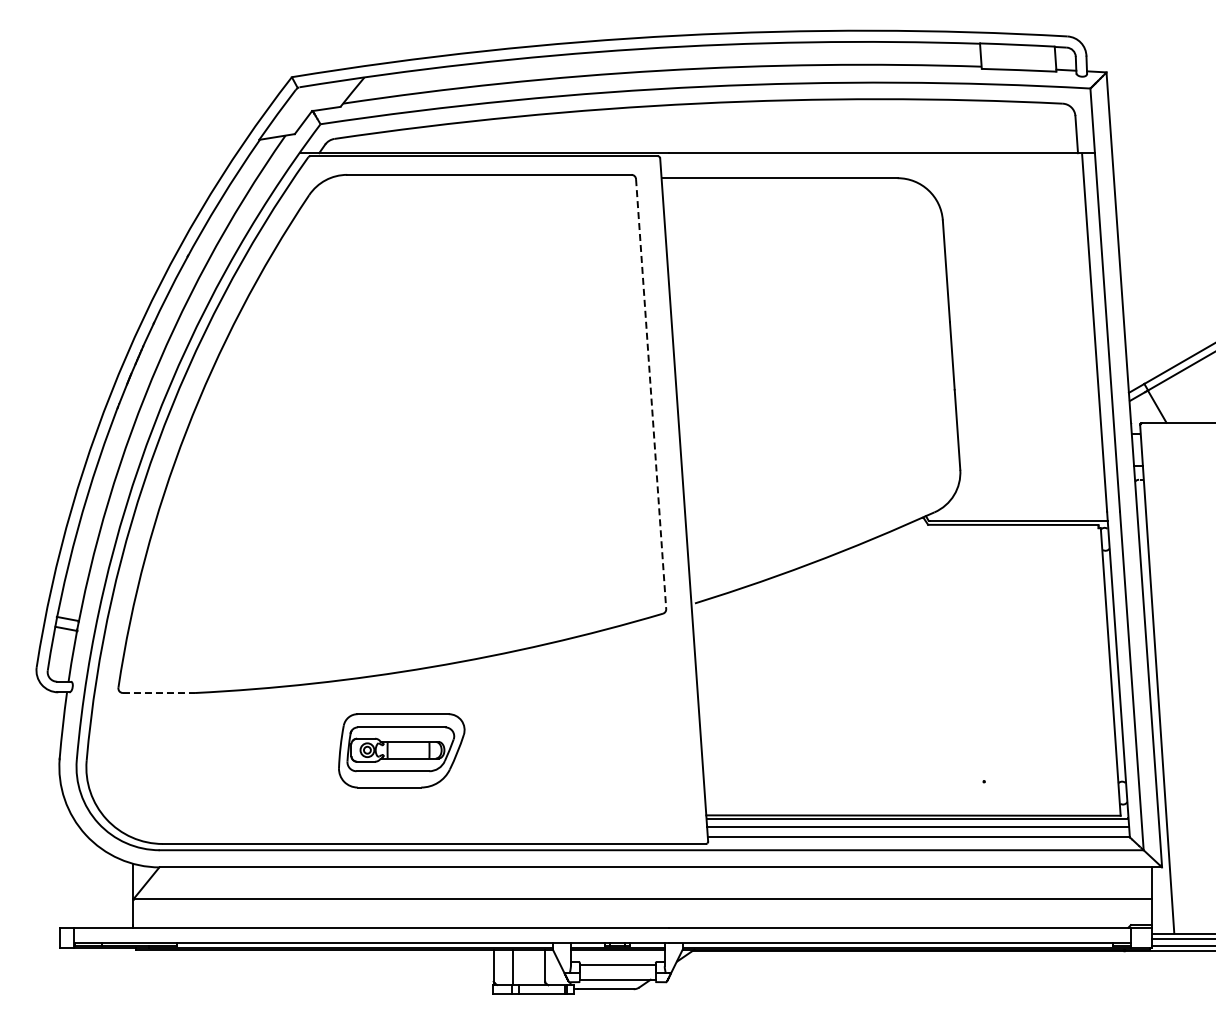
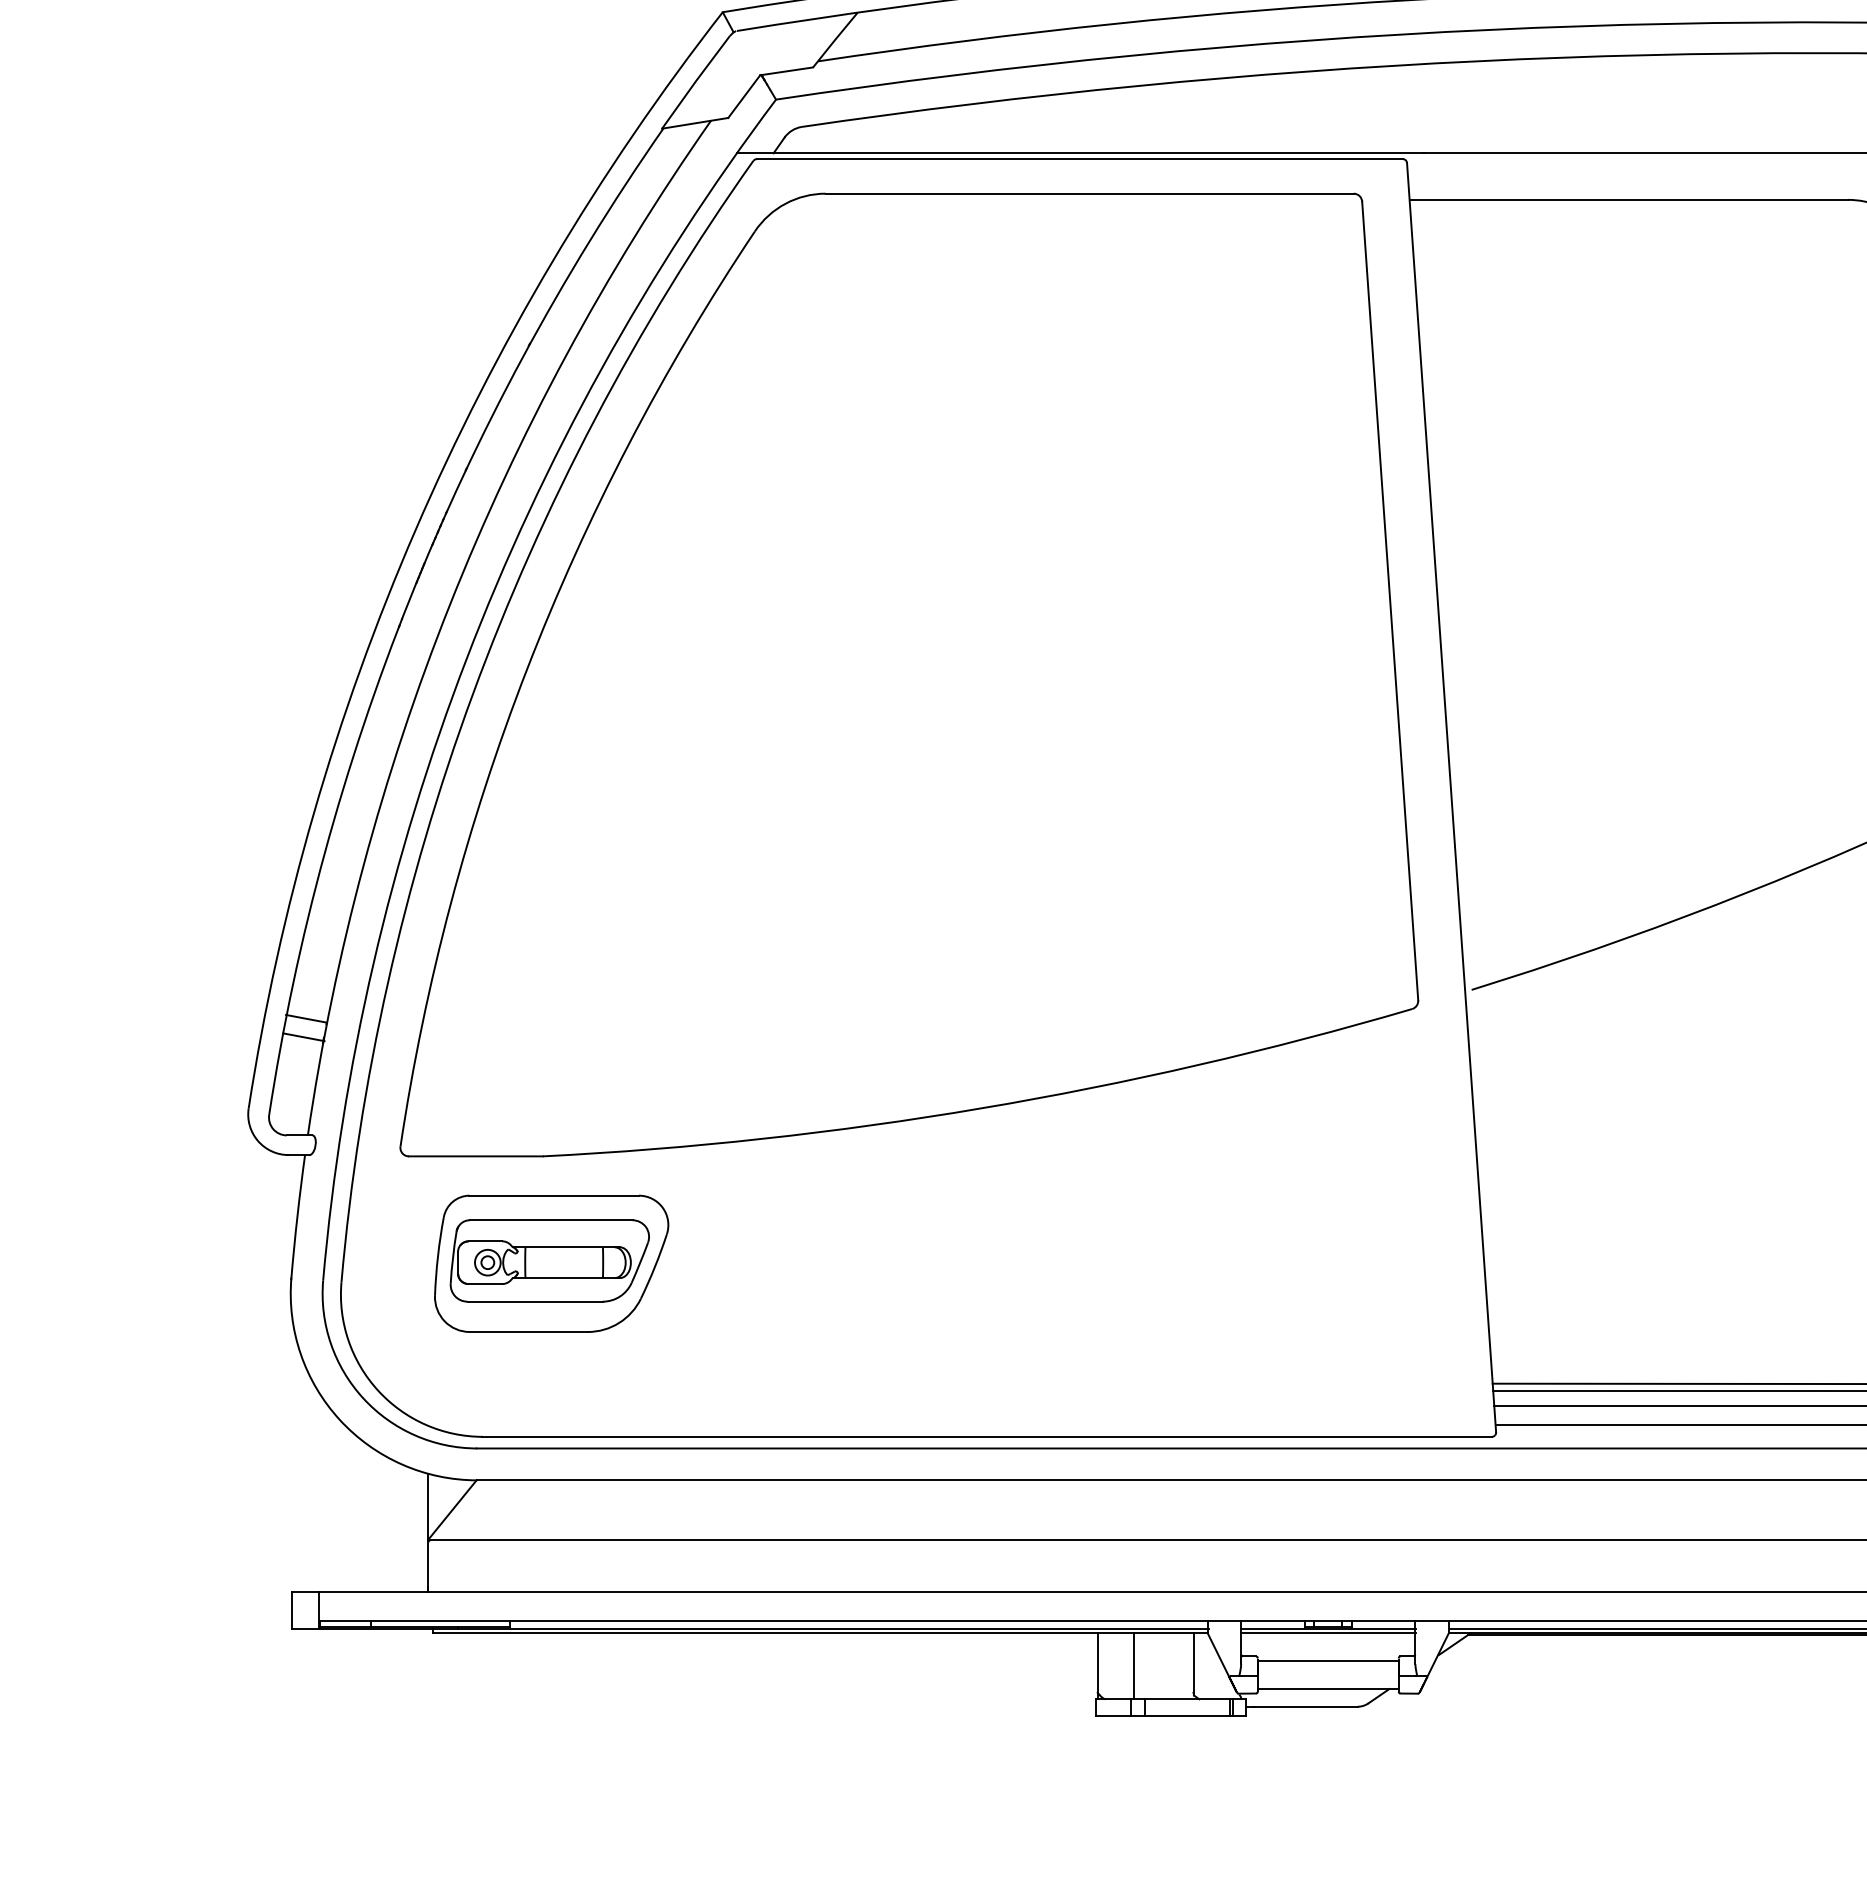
line: (651, 394) -> (1390, 601), dashed -> solid
line: (159, 693) -> (476, 1157), dashed -> solid
part: (401, 750) -> (551, 1263), moved

